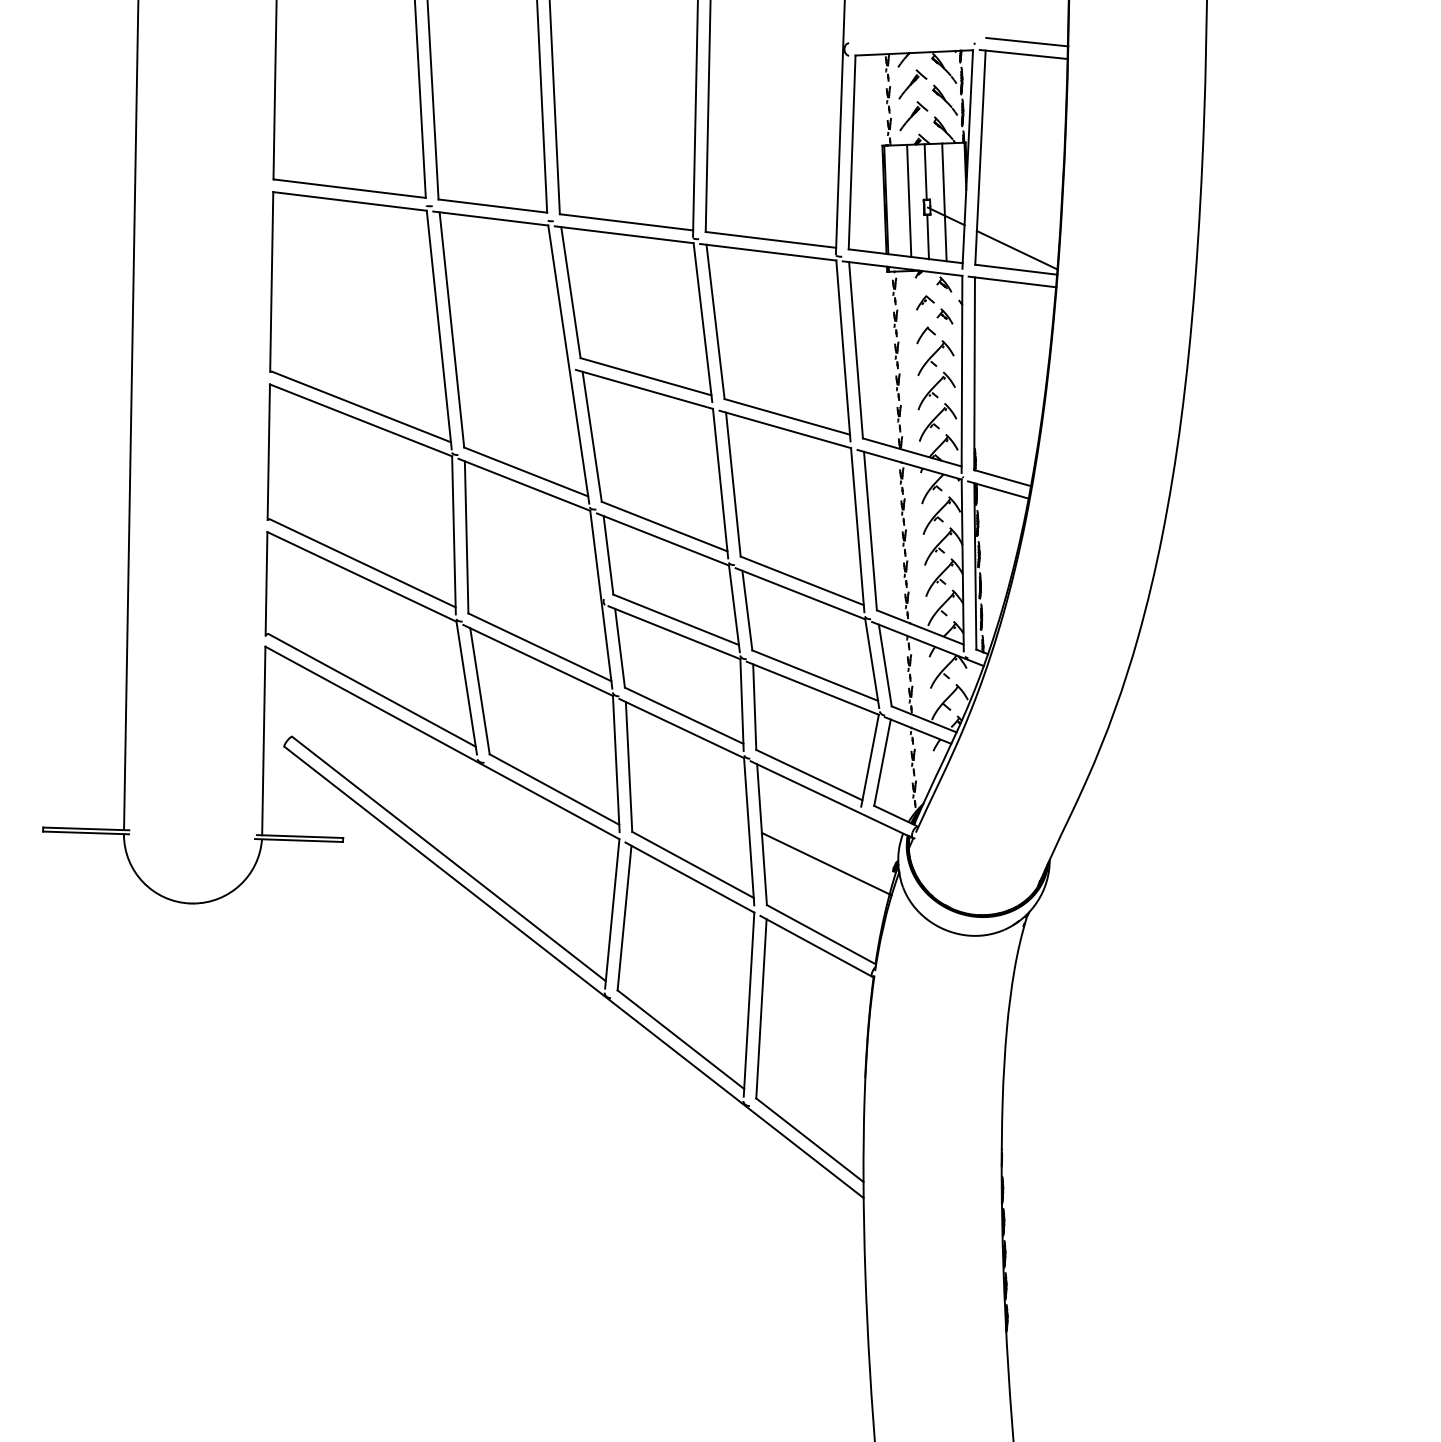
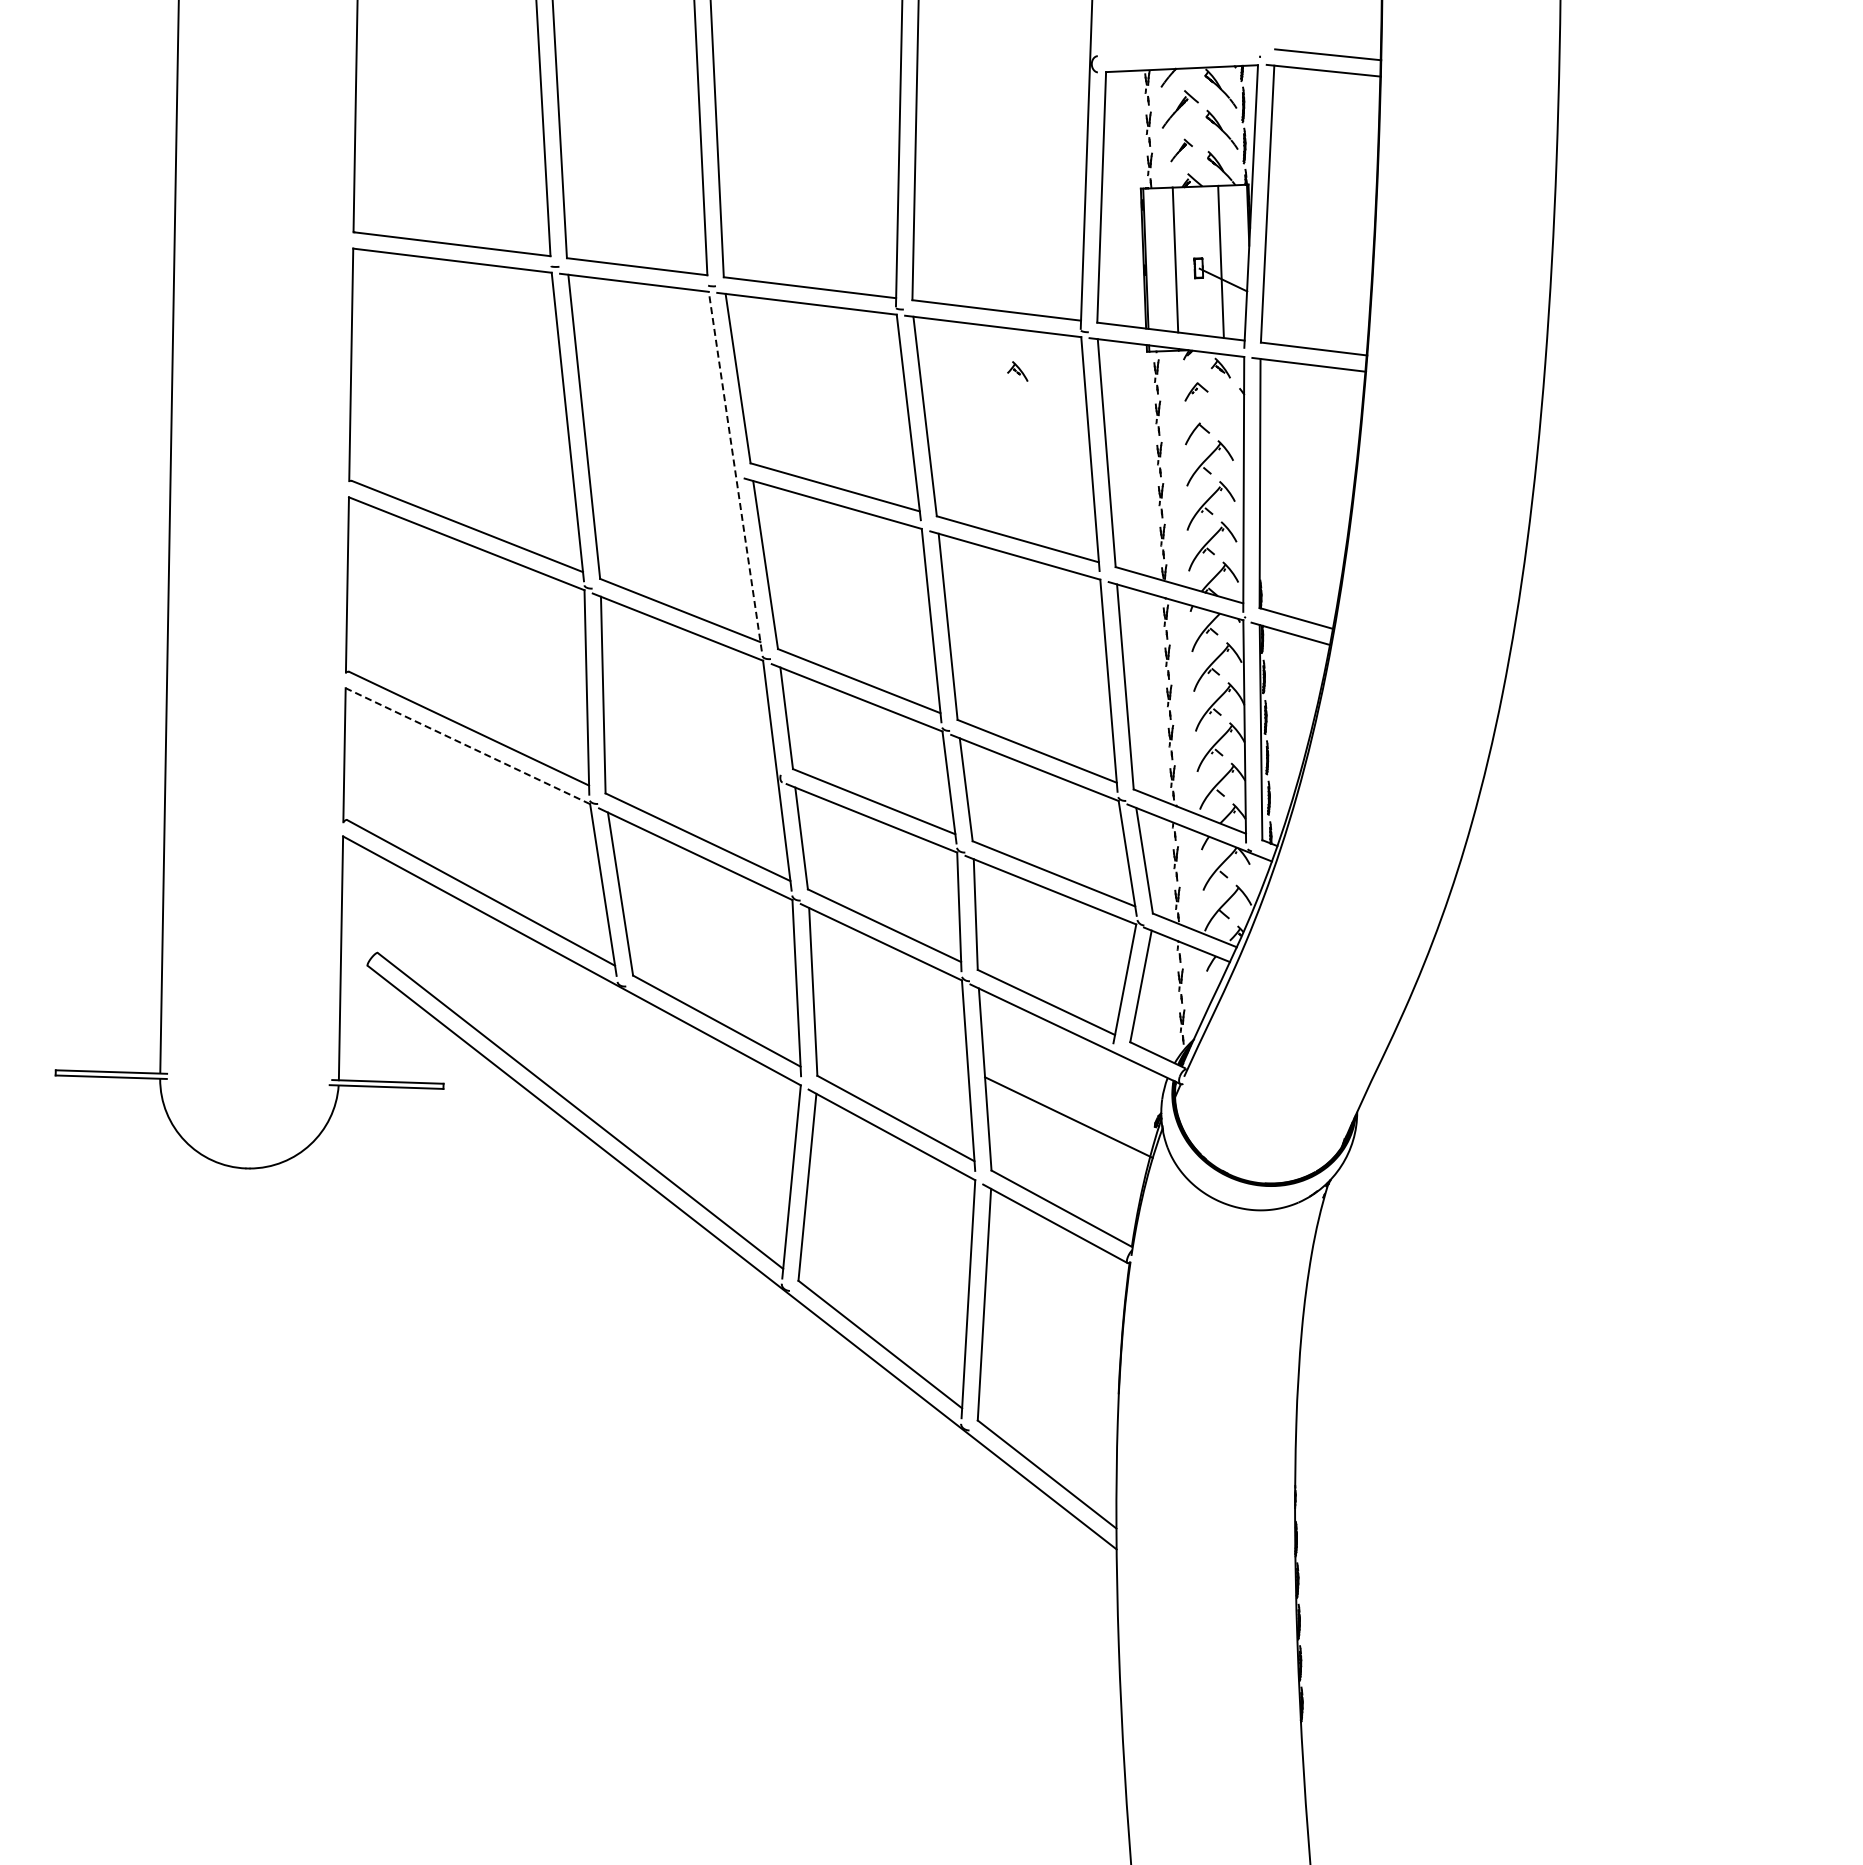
part: (913, 116) -> (1181, 150), size x0.6
line: (925, 171) -> (1196, 222), removed
line: (927, 236) -> (1199, 306), removed
line: (1017, 249) -> (1315, 323), removed
part: (944, 316) -> (1017, 371), moved
line: (568, 364) -> (735, 471), solid -> dashed
line: (361, 576) -> (467, 745), solid -> dashed

